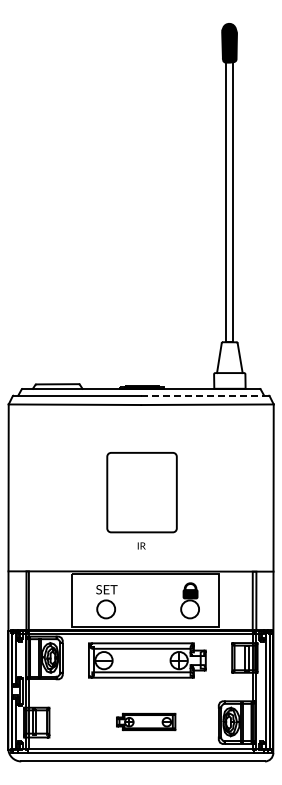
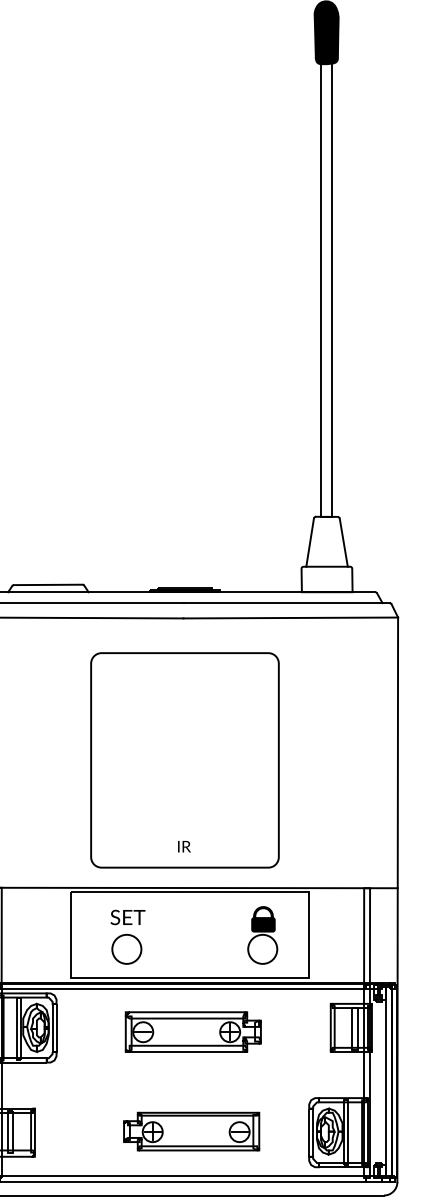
line: (204, 395) -> (286, 603), dashed -> solid
part: (141, 492) -> (184, 760), size x1.67
part: (146, 660) -> (192, 1032), size x0.71
part: (145, 721) -> (190, 1130), size x1.43

